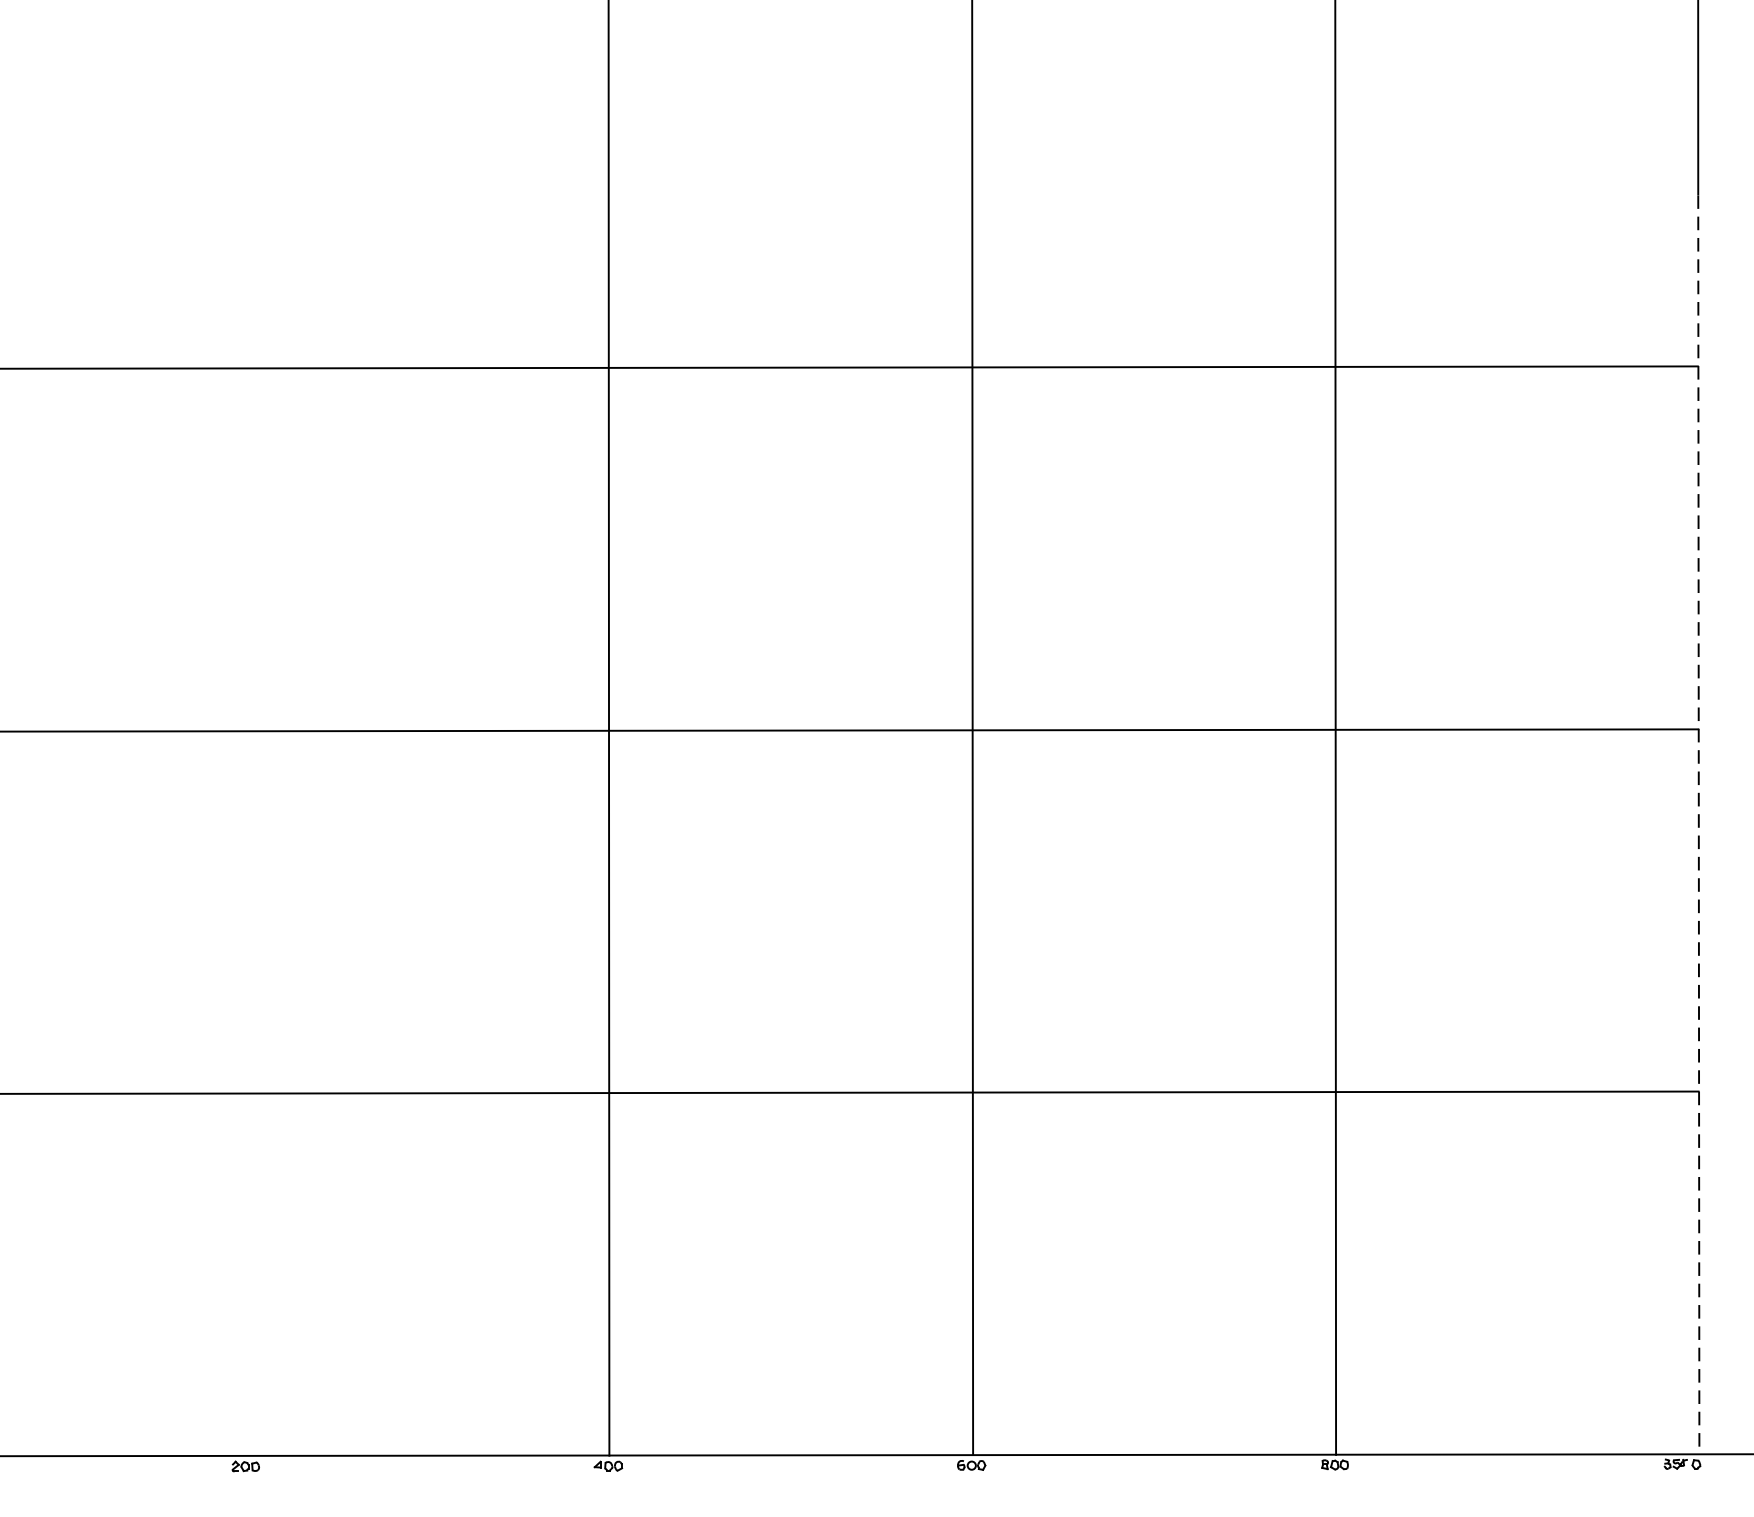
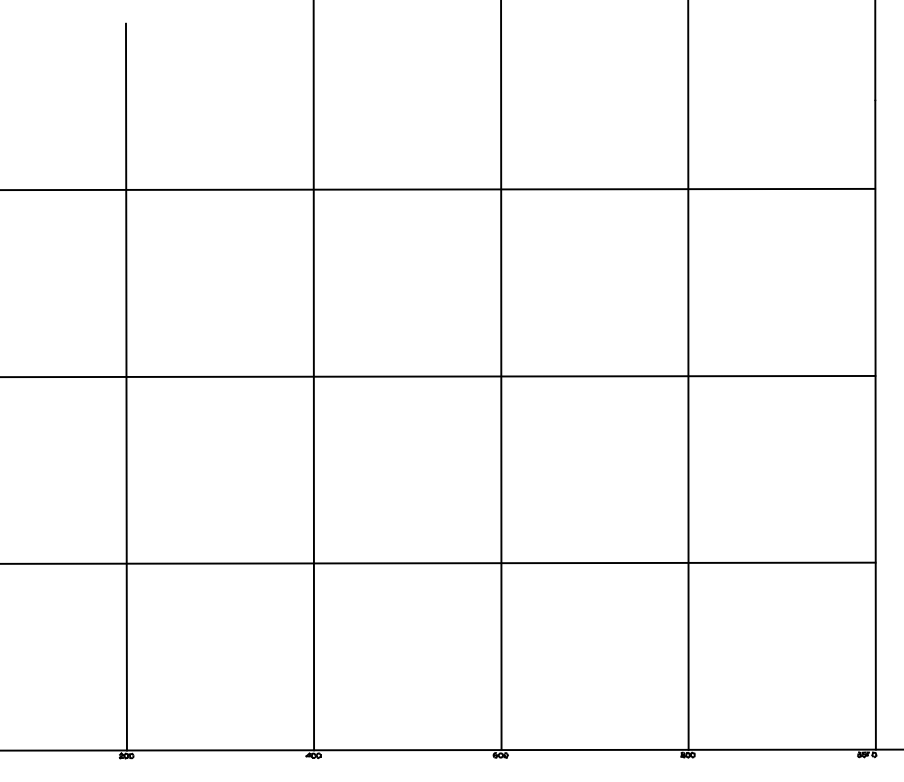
line: (243, 749) -> (125, 386), added
line: (1698, 825) -> (875, 425), dashed -> solid

